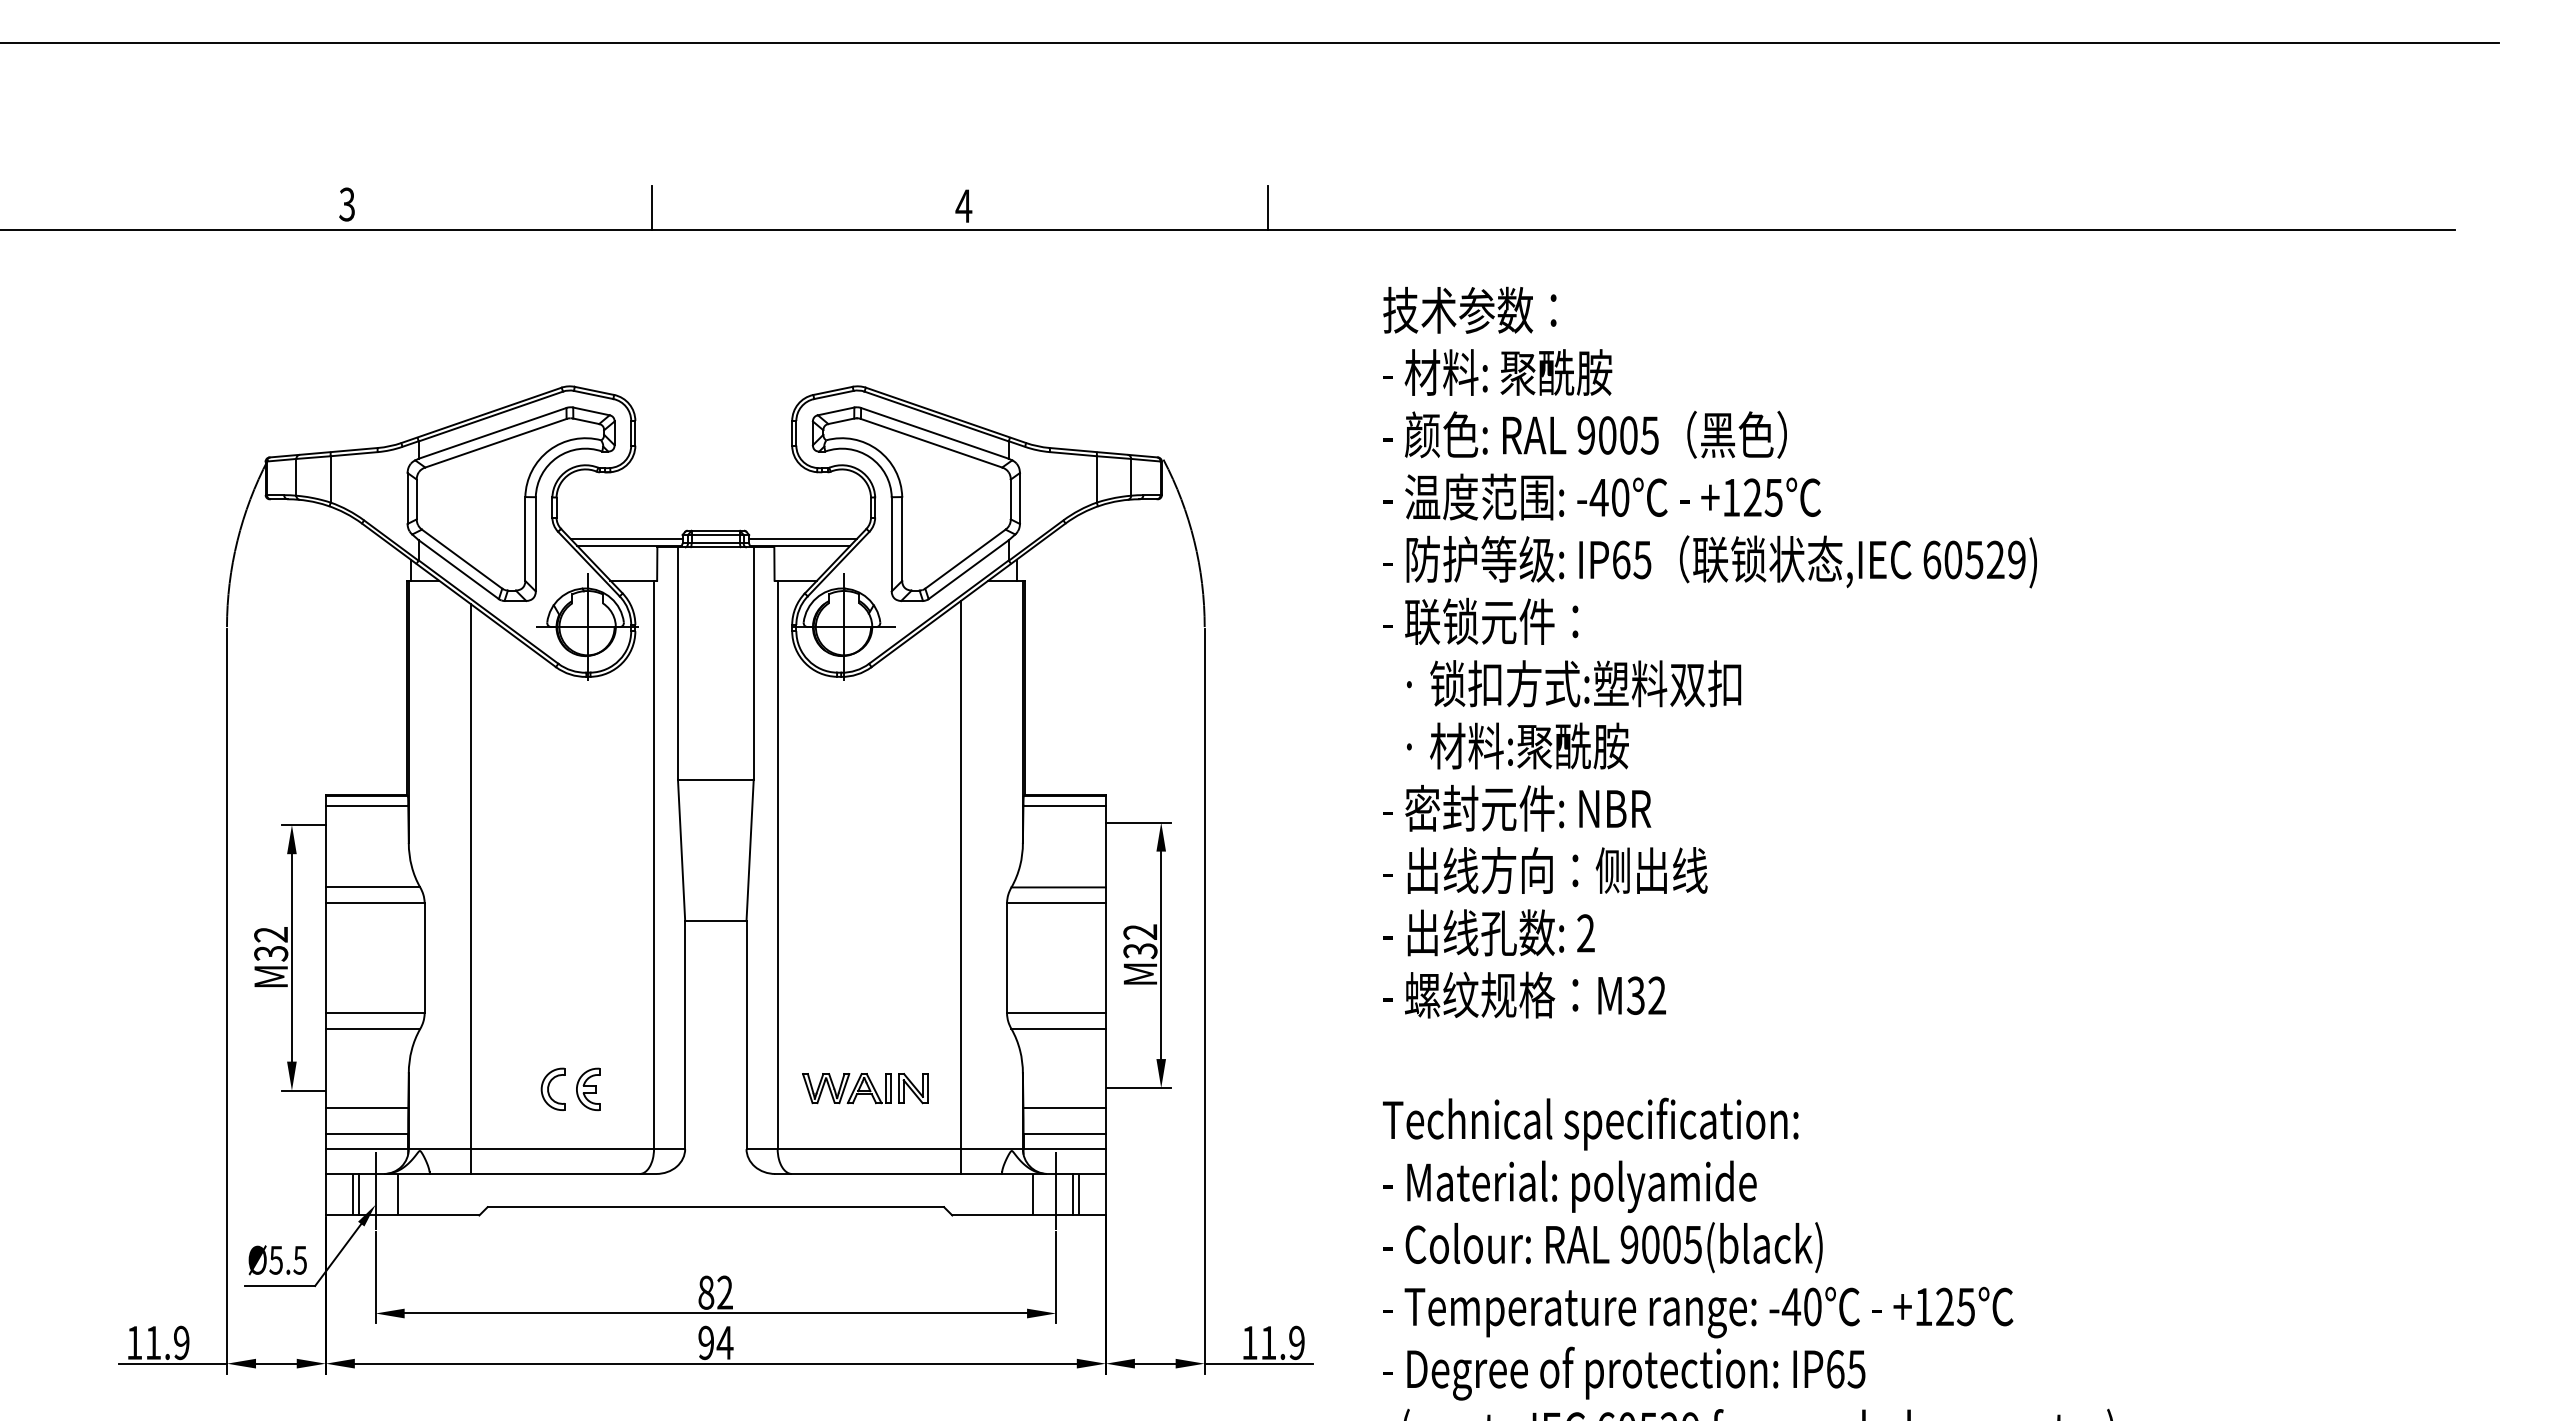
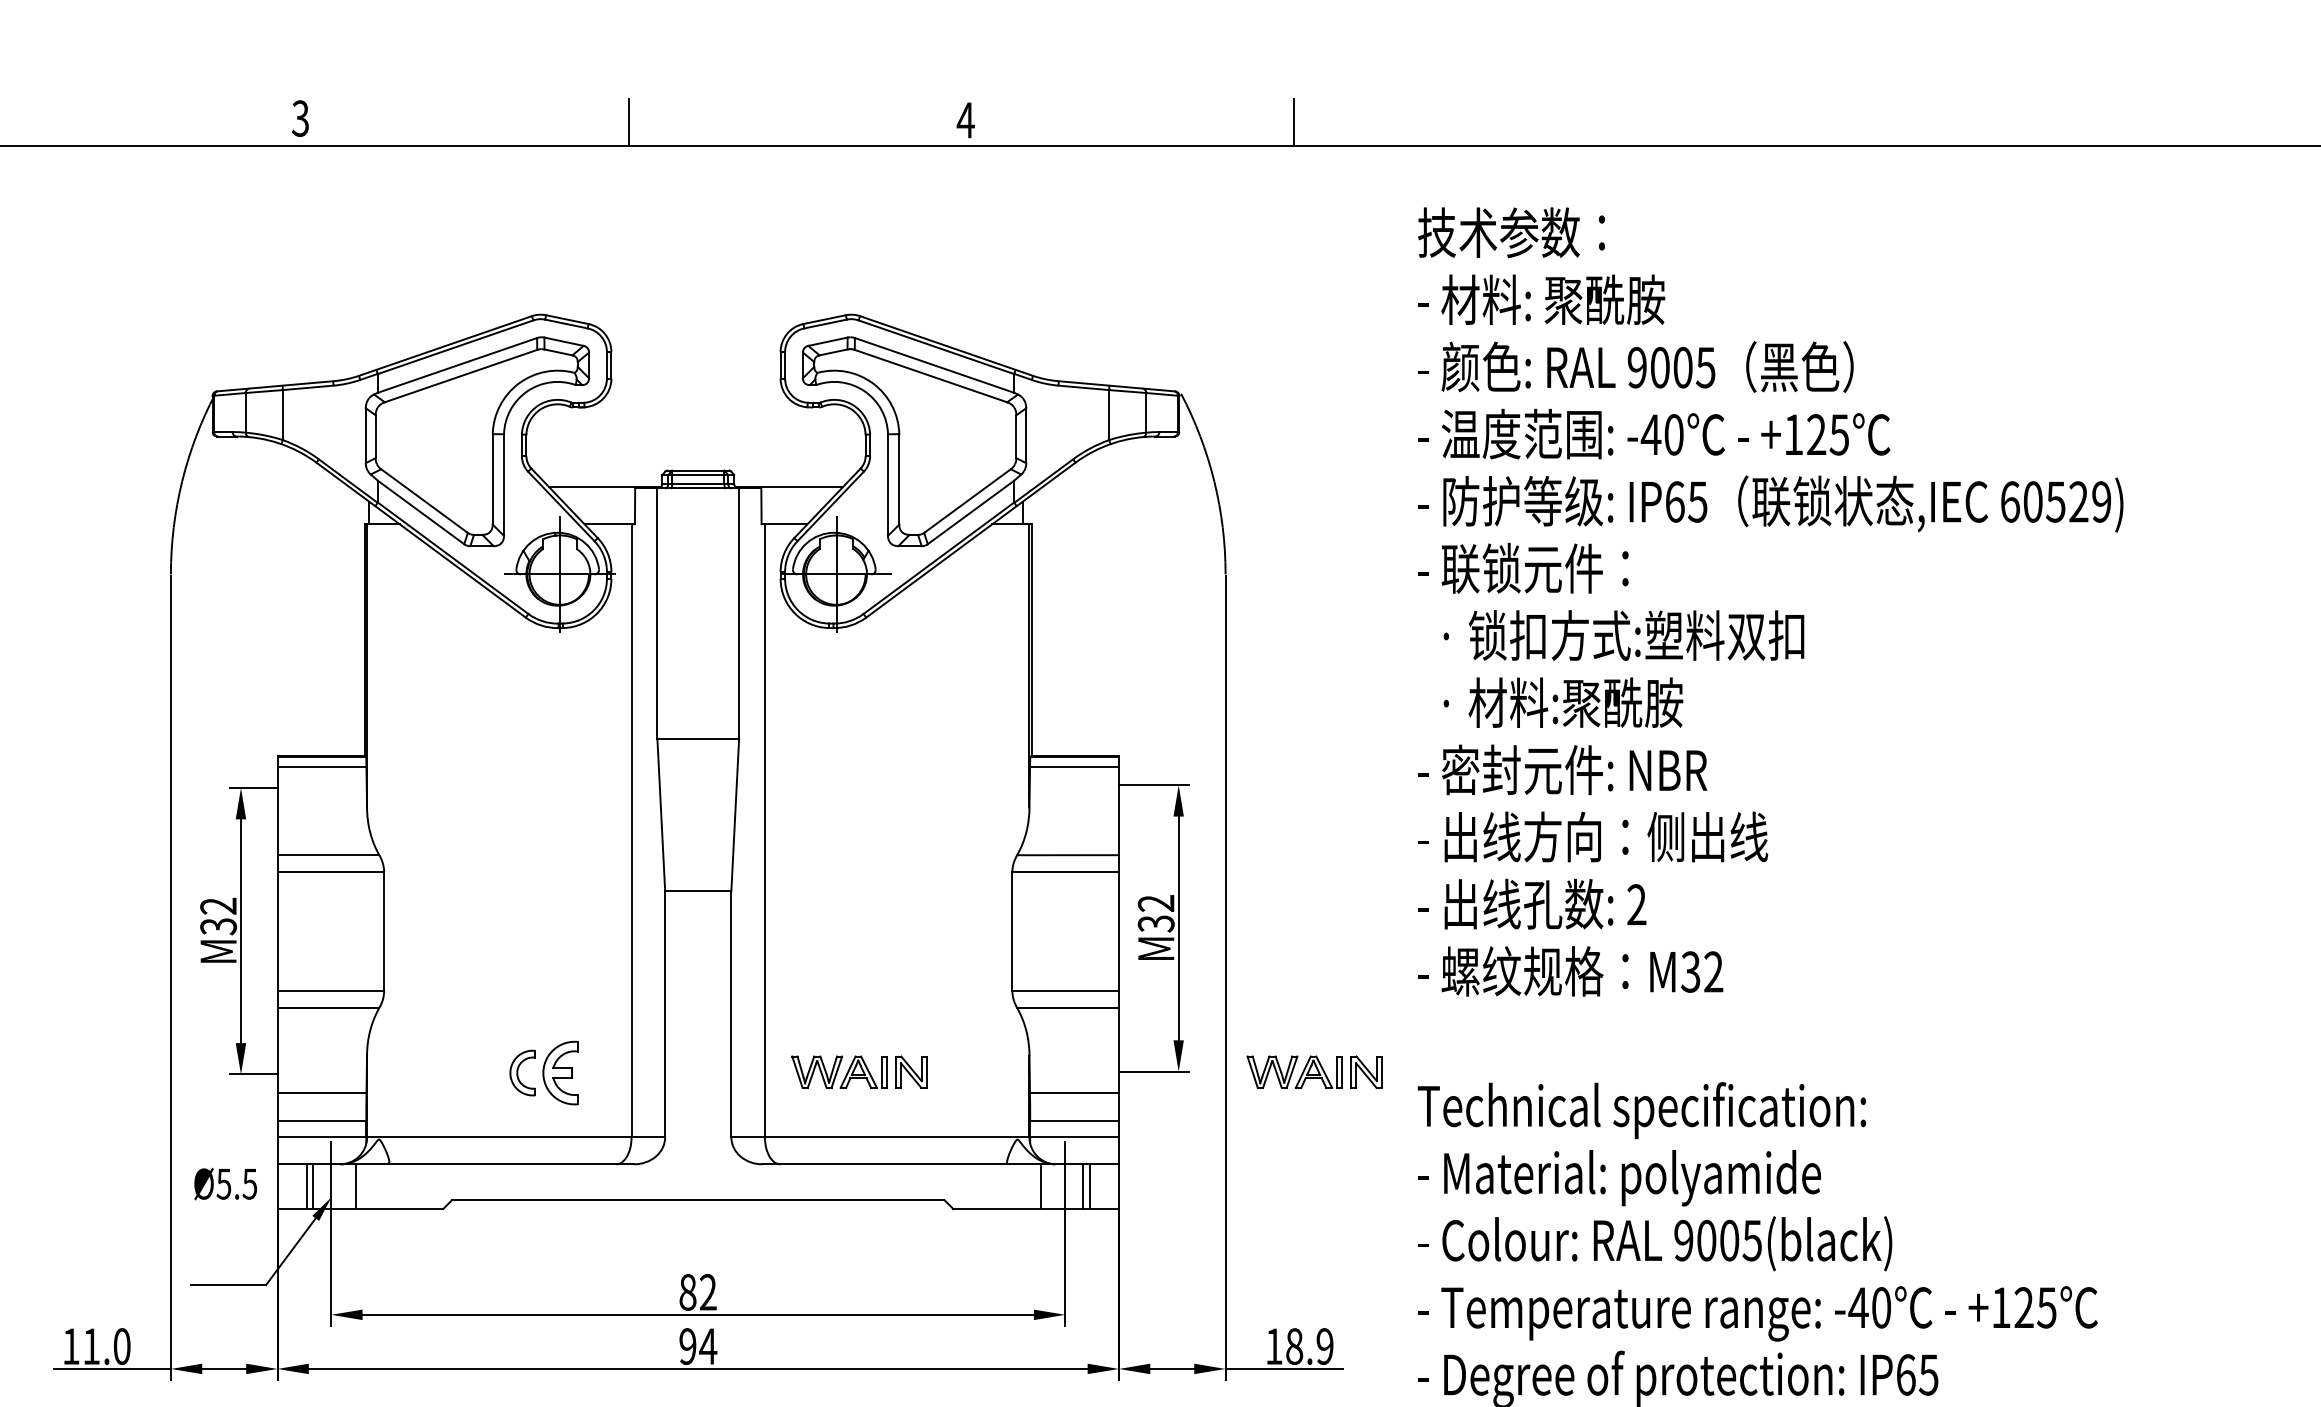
line: (626, 539) -> (601, 479), removed
line: (802, 539) -> (791, 479), removed
line: (960, 887) -> (962, 855), removed
line: (471, 888) -> (434, 856), removed
part: (1287, 1088) -> (1314, 1072), added
part: (588, 1089) -> (560, 1073), size x1.4
text: (277, 1260) -> (225, 1184), moved
text: (181, 1342) -> (121, 1346), 11.9 -> 11.0
text: (1268, 1342) -> (1294, 1346), 11.9 -> 18.9

